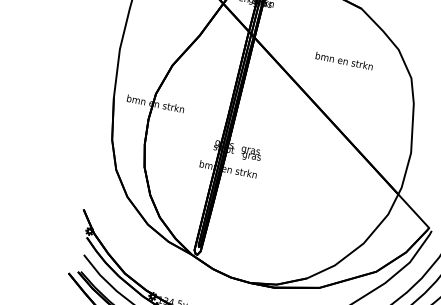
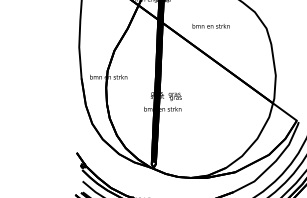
text: (343, 61) -> (210, 26), moved

